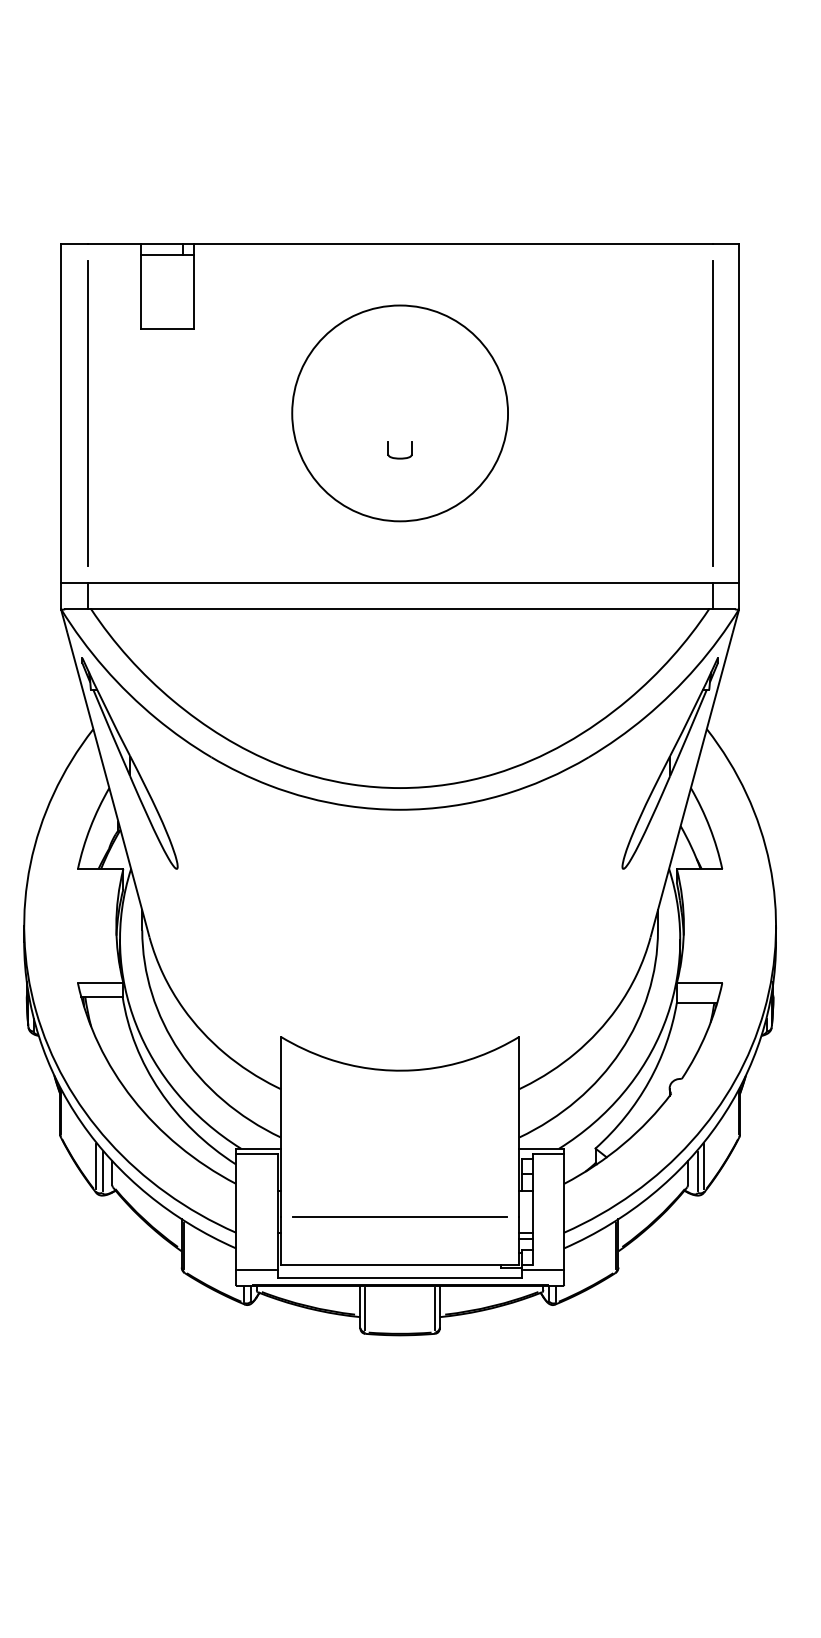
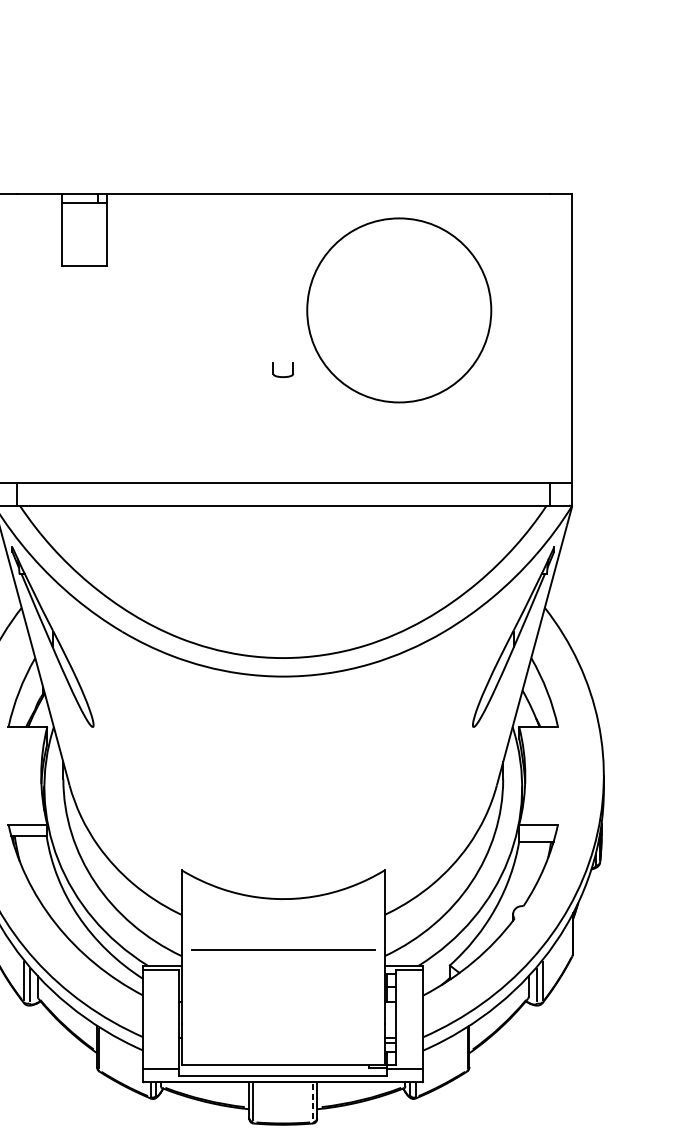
line: (87, 412) -> (16, 337), removed
line: (712, 412) -> (549, 337), removed
circle: (399, 413) -> (398, 310), moved
line: (399, 1216) -> (282, 950), moved
line: (434, 1308) -> (312, 1101), solid -> dashed

